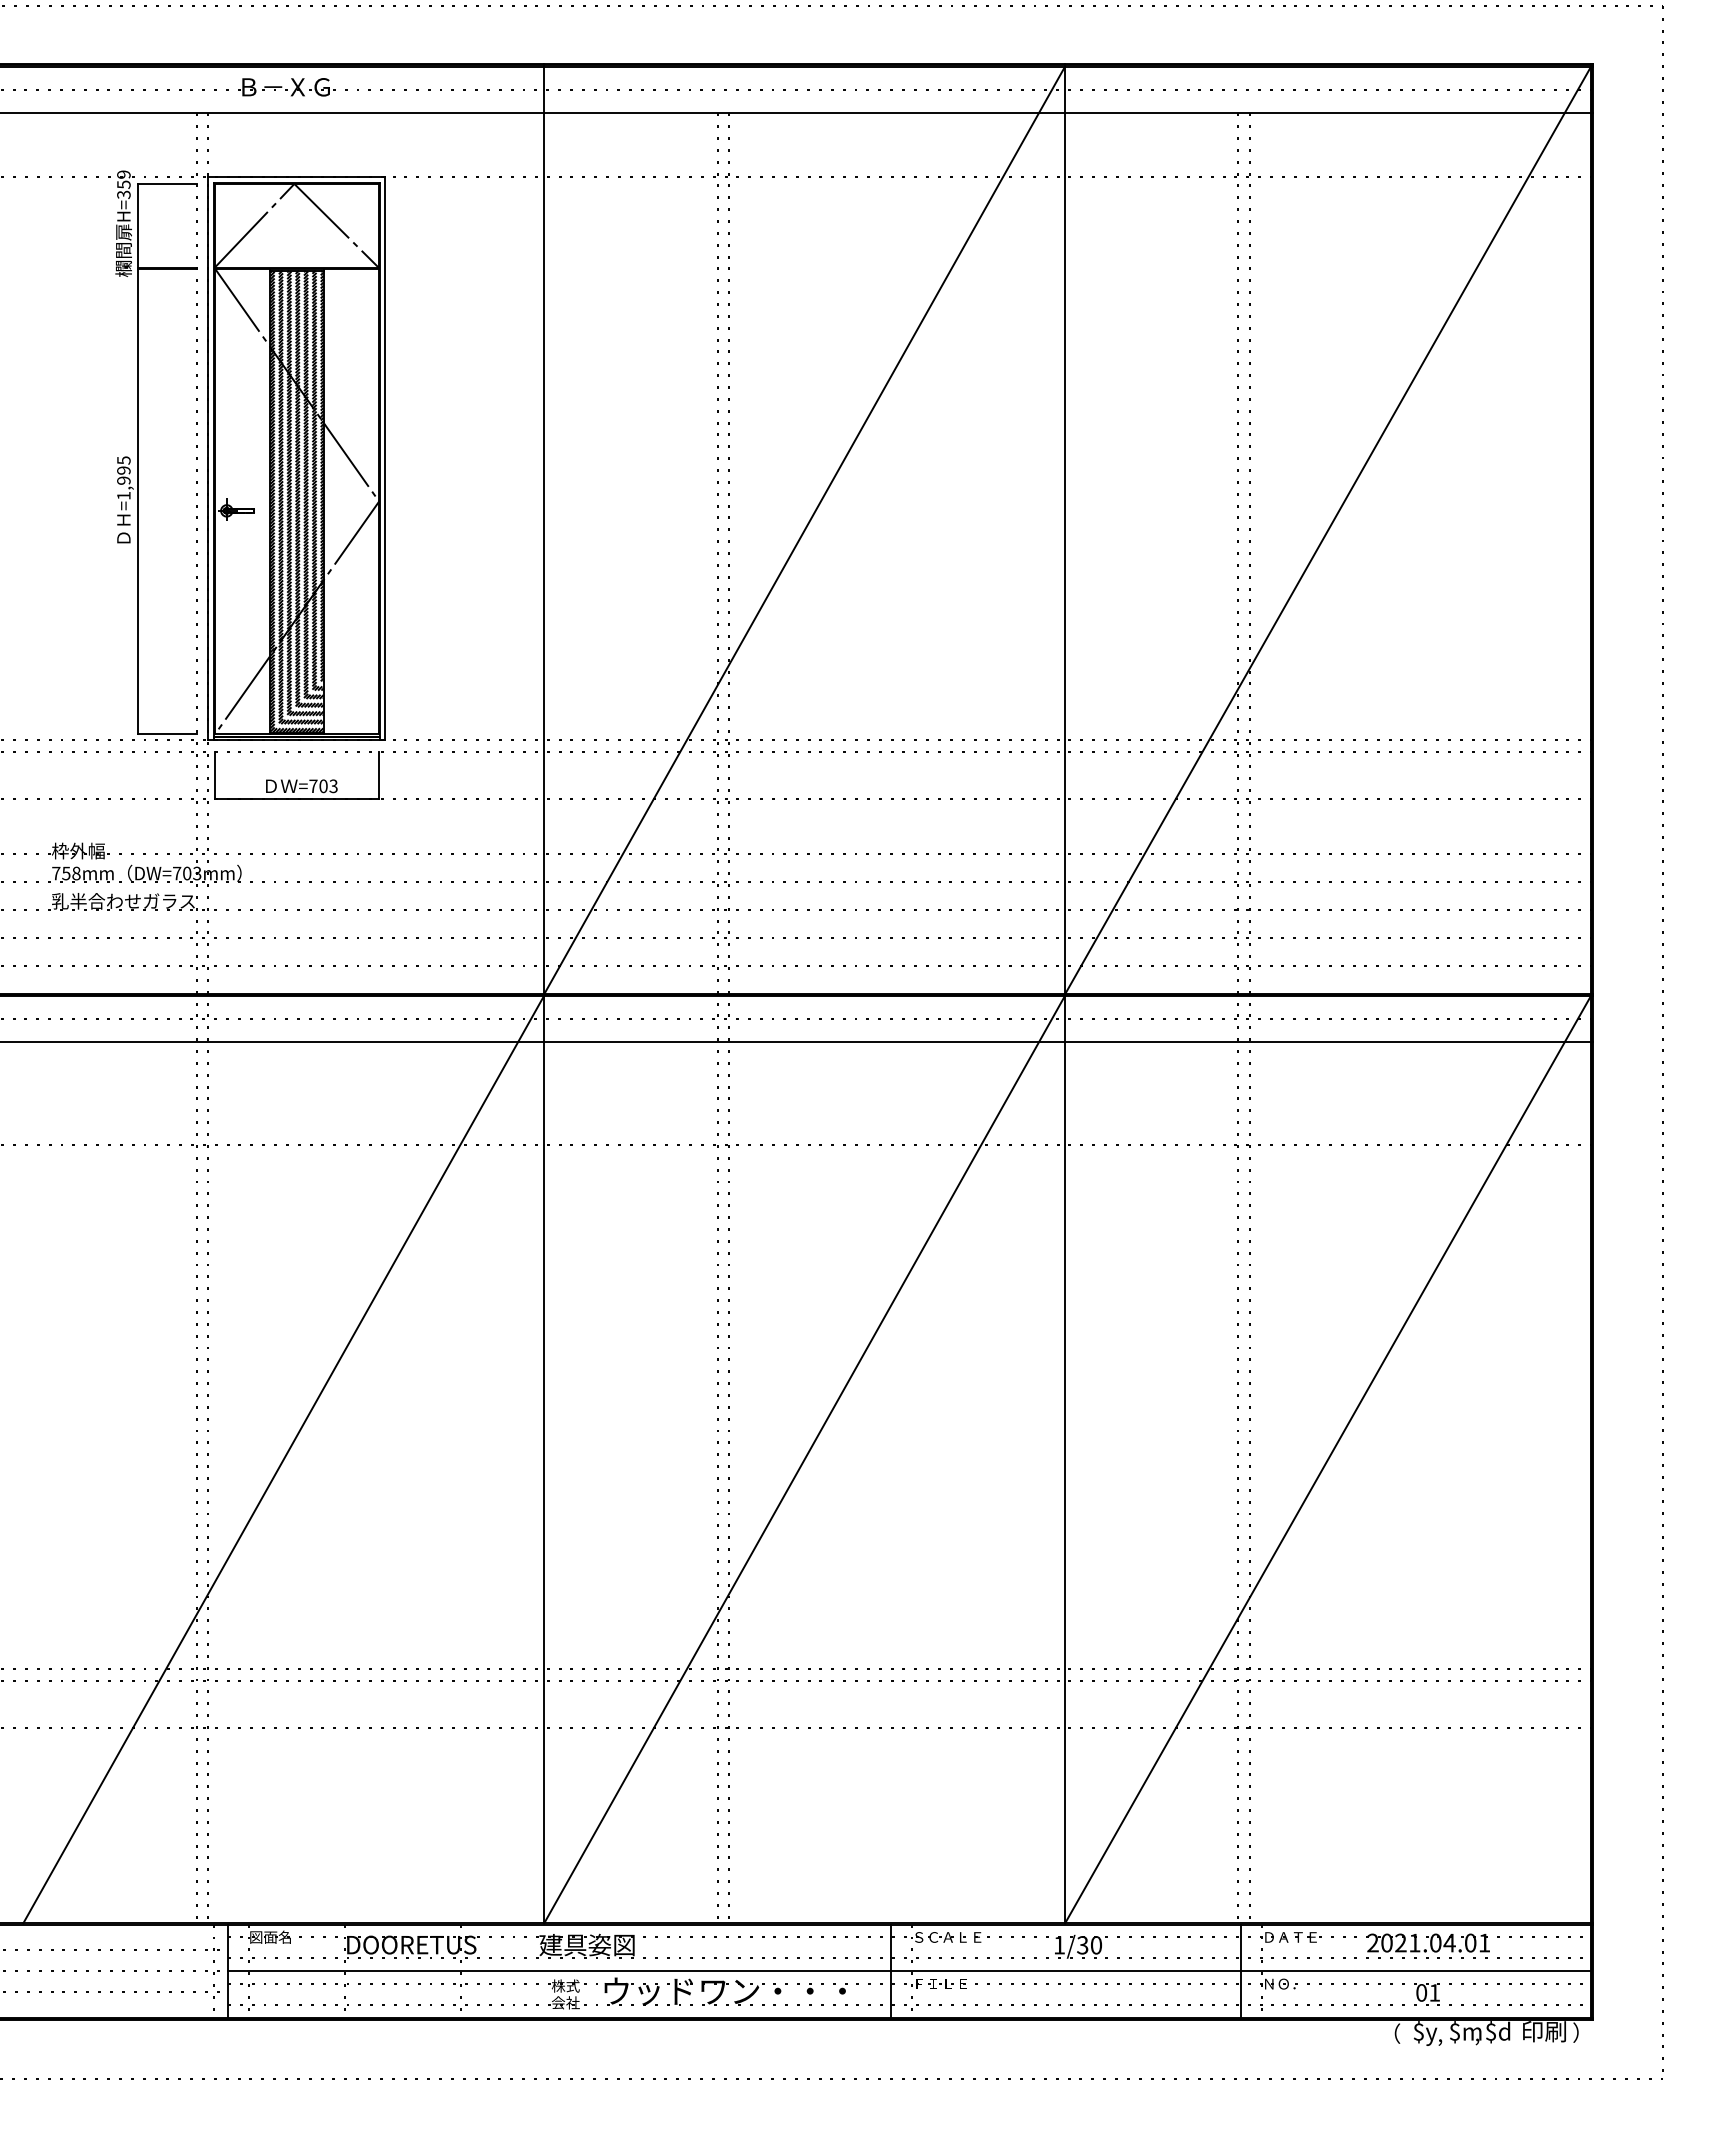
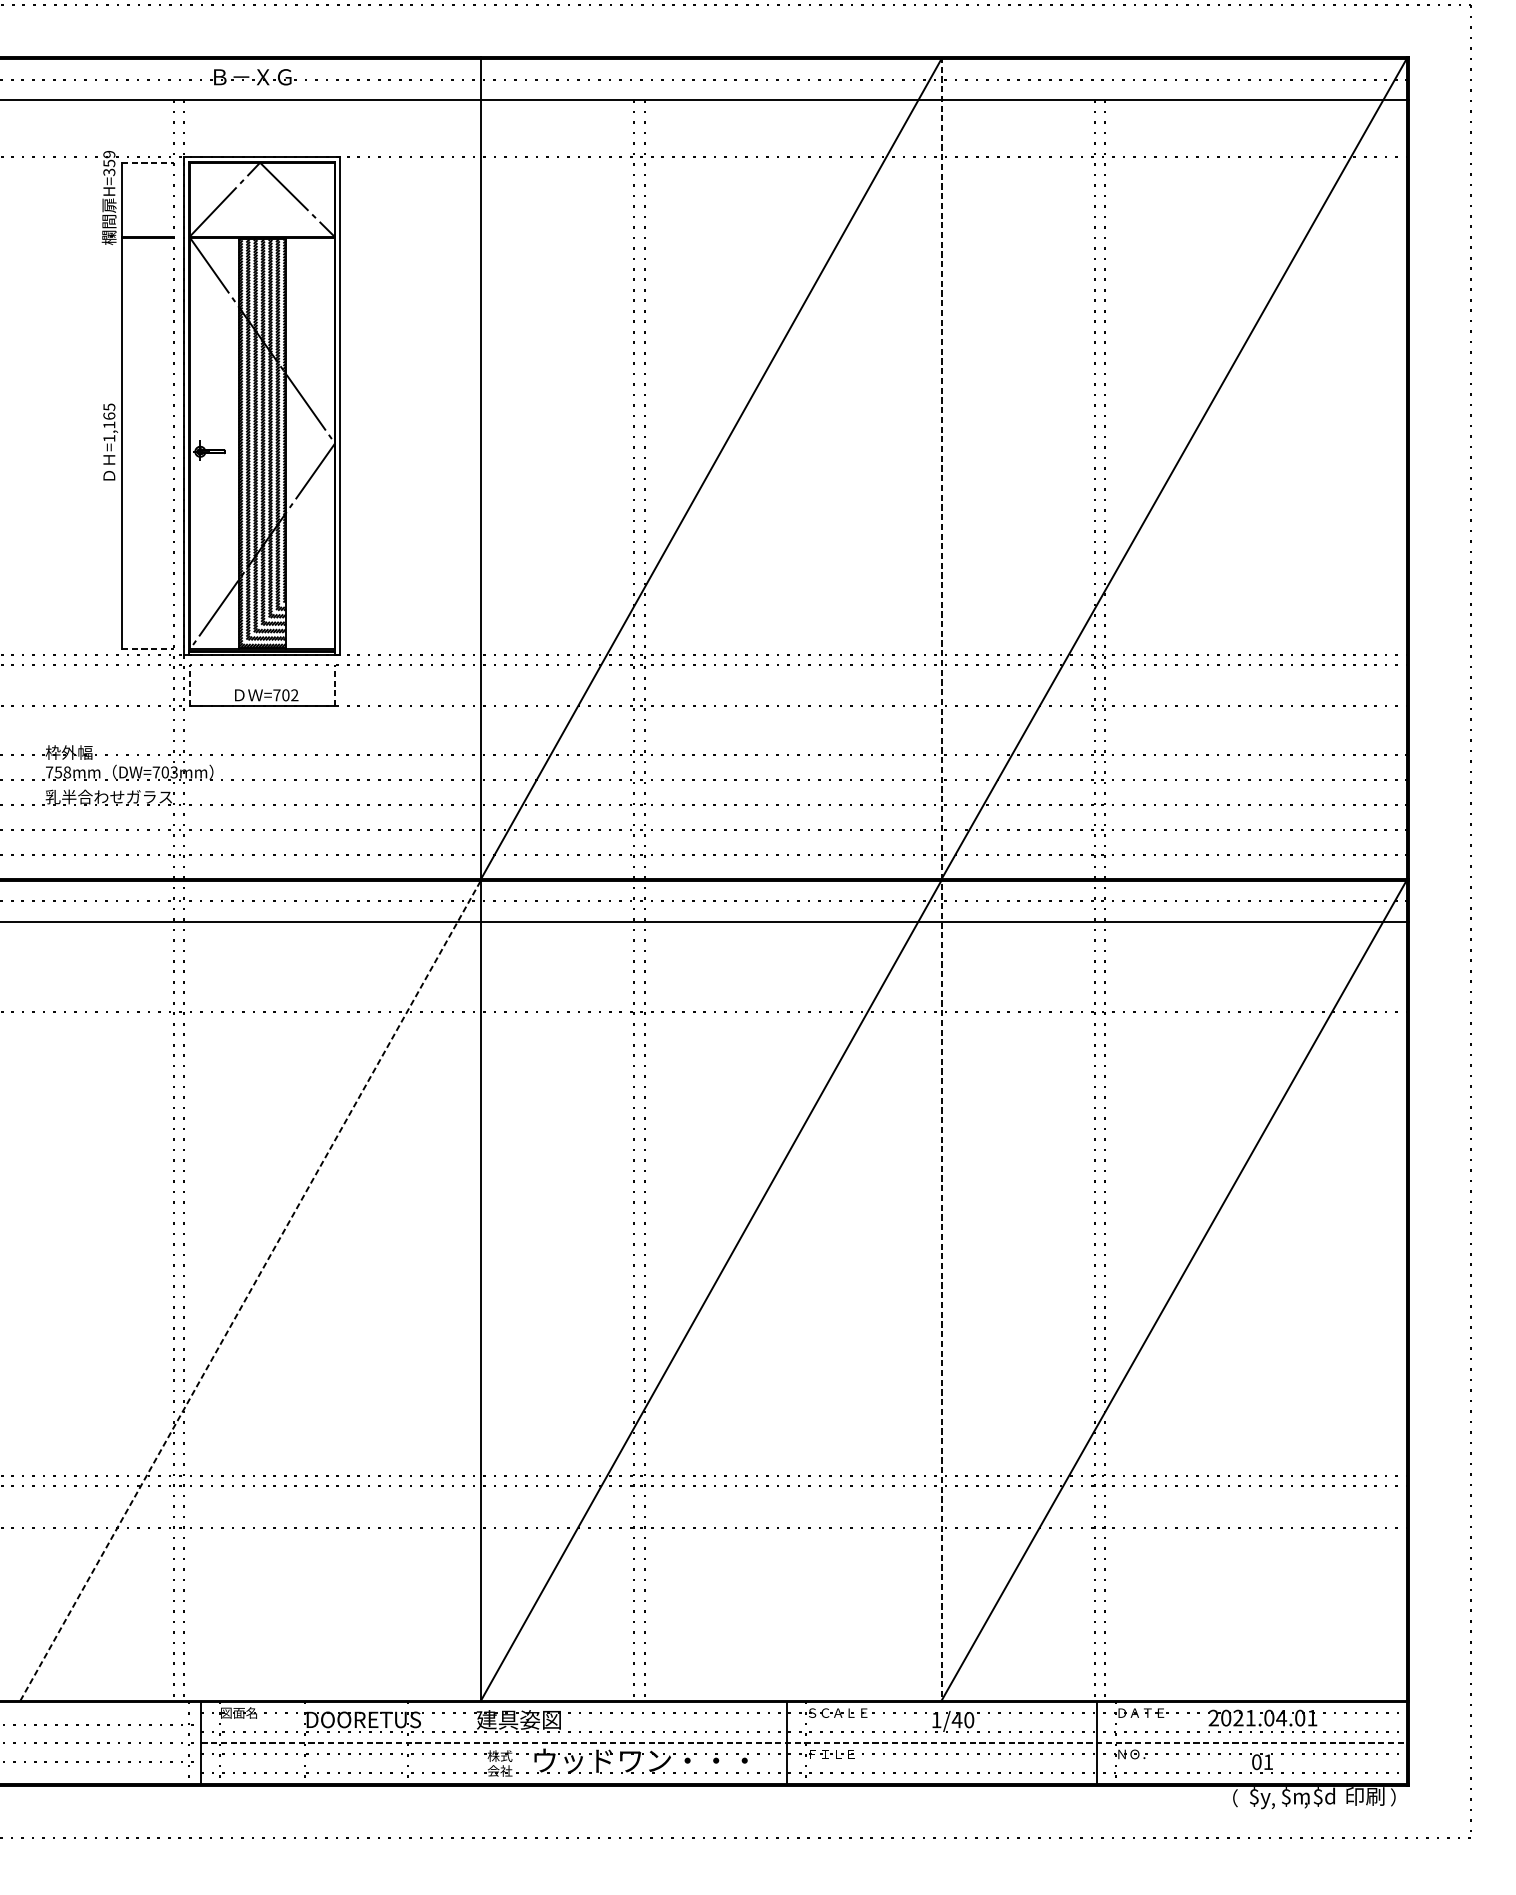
line: (167, 183) -> (147, 162), solid -> dashed
text: (123, 475) -> (108, 420), =1,995 -> =1,165
line: (167, 734) -> (147, 649), solid -> dashed
line: (215, 774) -> (190, 684), solid -> dashed
line: (379, 774) -> (335, 684), solid -> dashed
text: (333, 786) -> (294, 695), =703 -> =702
line: (1065, 993) -> (941, 878), solid -> dashed
line: (283, 1459) -> (250, 1290), solid -> dashed
text: (1082, 1945) -> (956, 1720), 1/30 -> 1/40
line: (909, 1971) -> (803, 1743), solid -> dashed

